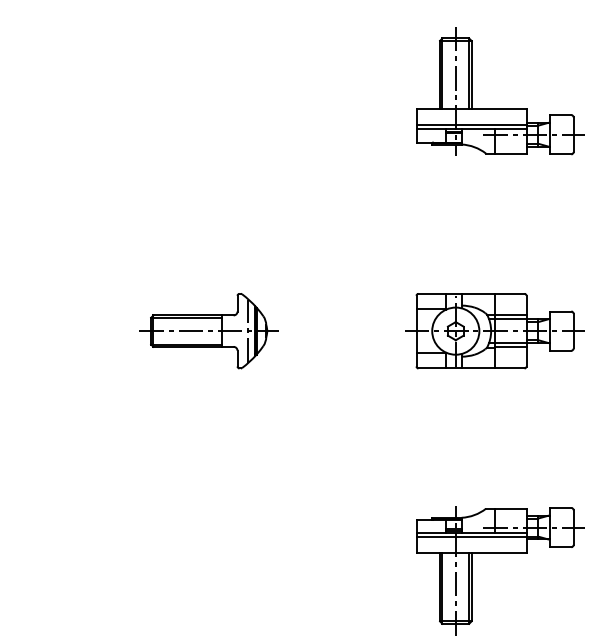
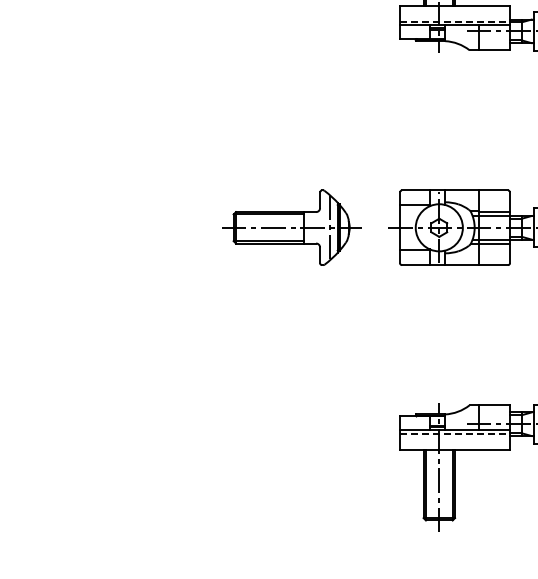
line: (472, 124) -> (456, 21), solid -> dashed
part: (208, 331) -> (291, 228), moved
line: (472, 537) -> (456, 434), solid -> dashed

